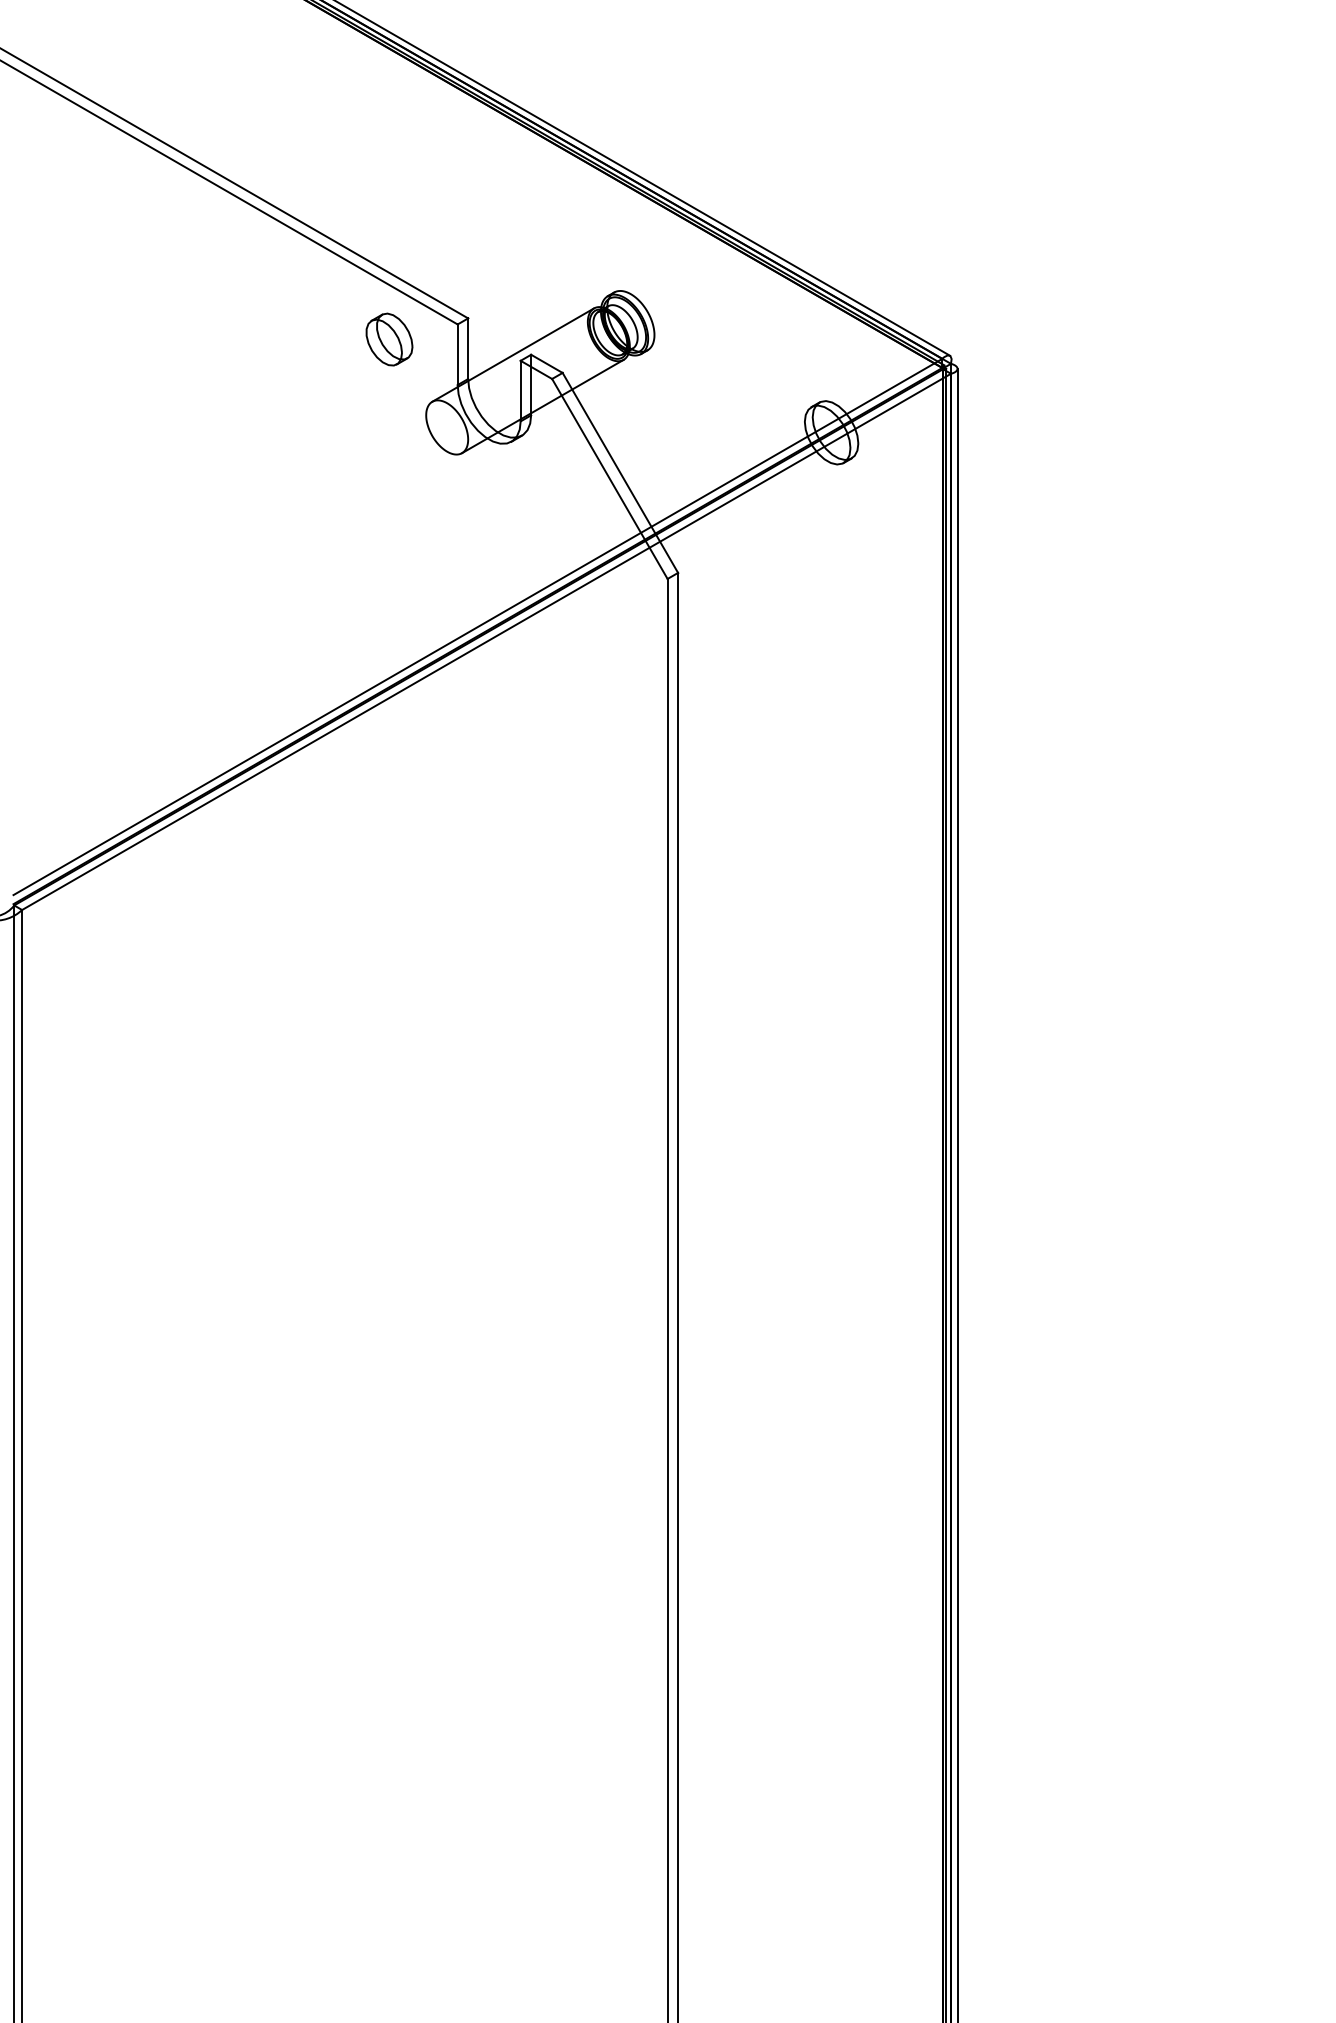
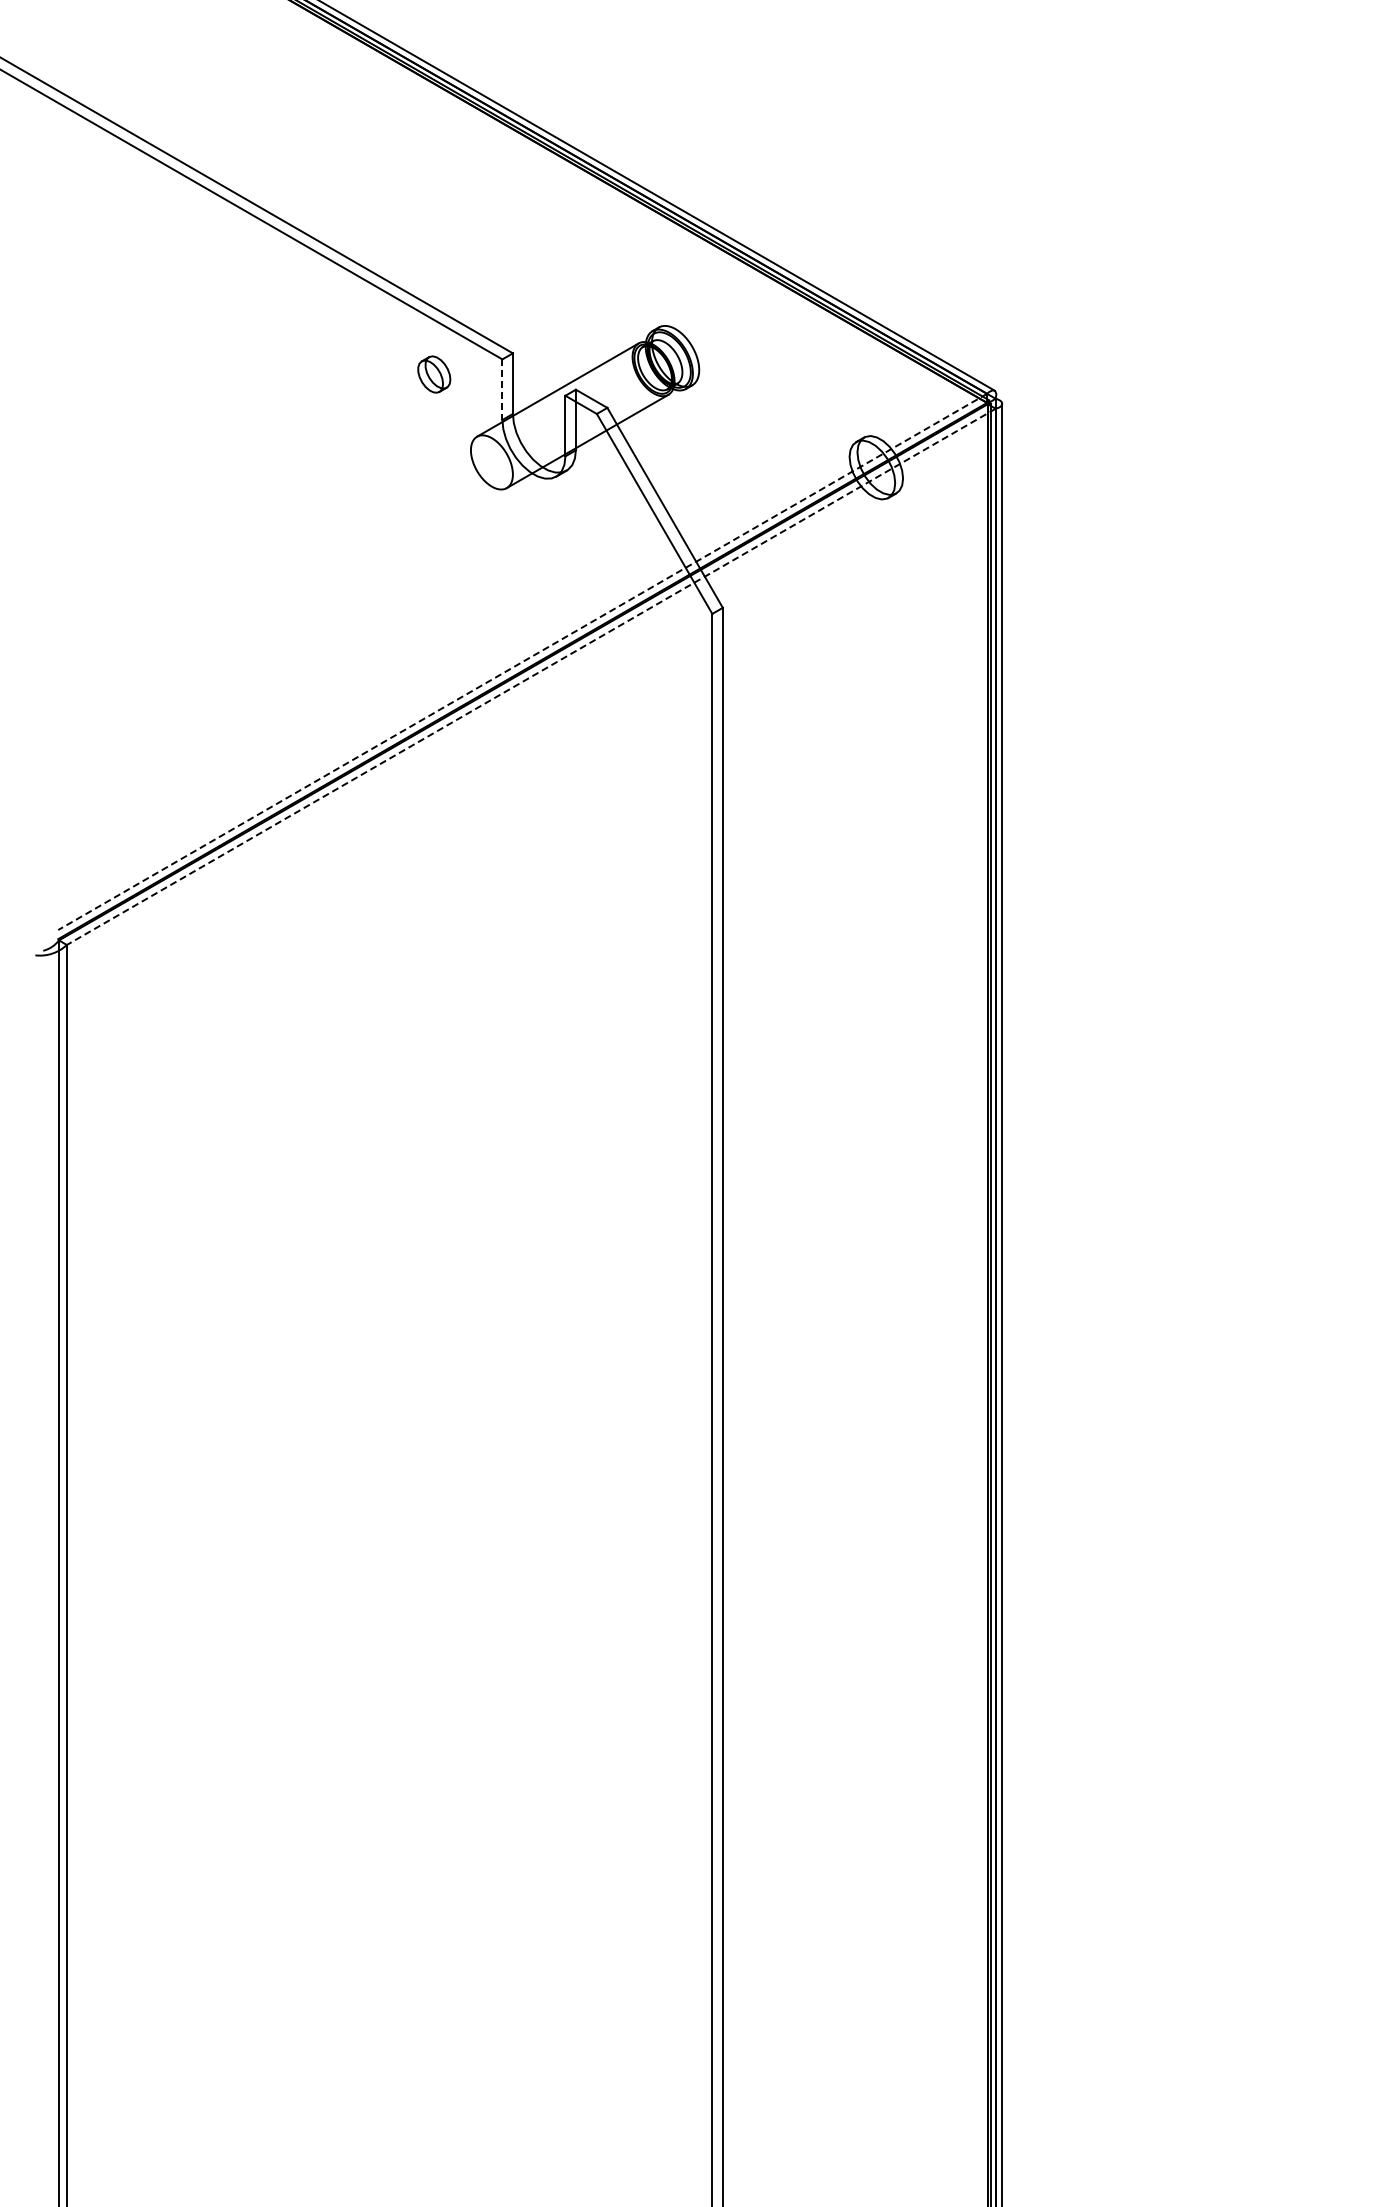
part: (389, 339) -> (434, 374), size x0.7
line: (457, 355) -> (502, 390), solid -> dashed
line: (477, 627) -> (522, 662), solid -> dashed
line: (485, 642) -> (530, 677), solid -> dashed

